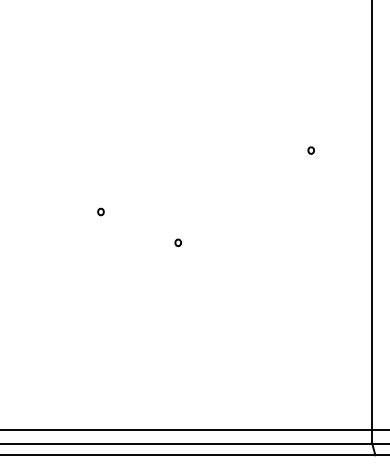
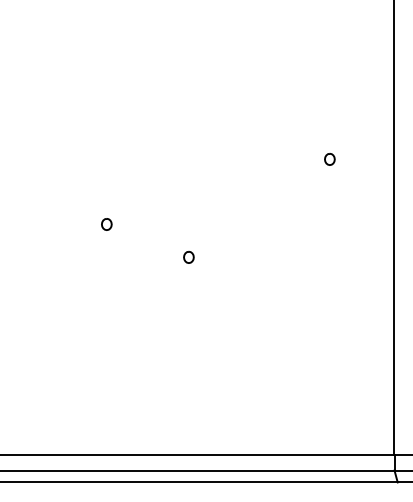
part: (310, 150) -> (328, 159), size x1.6
part: (100, 211) -> (106, 223), size x1.6
part: (177, 242) -> (187, 256), size x1.6

